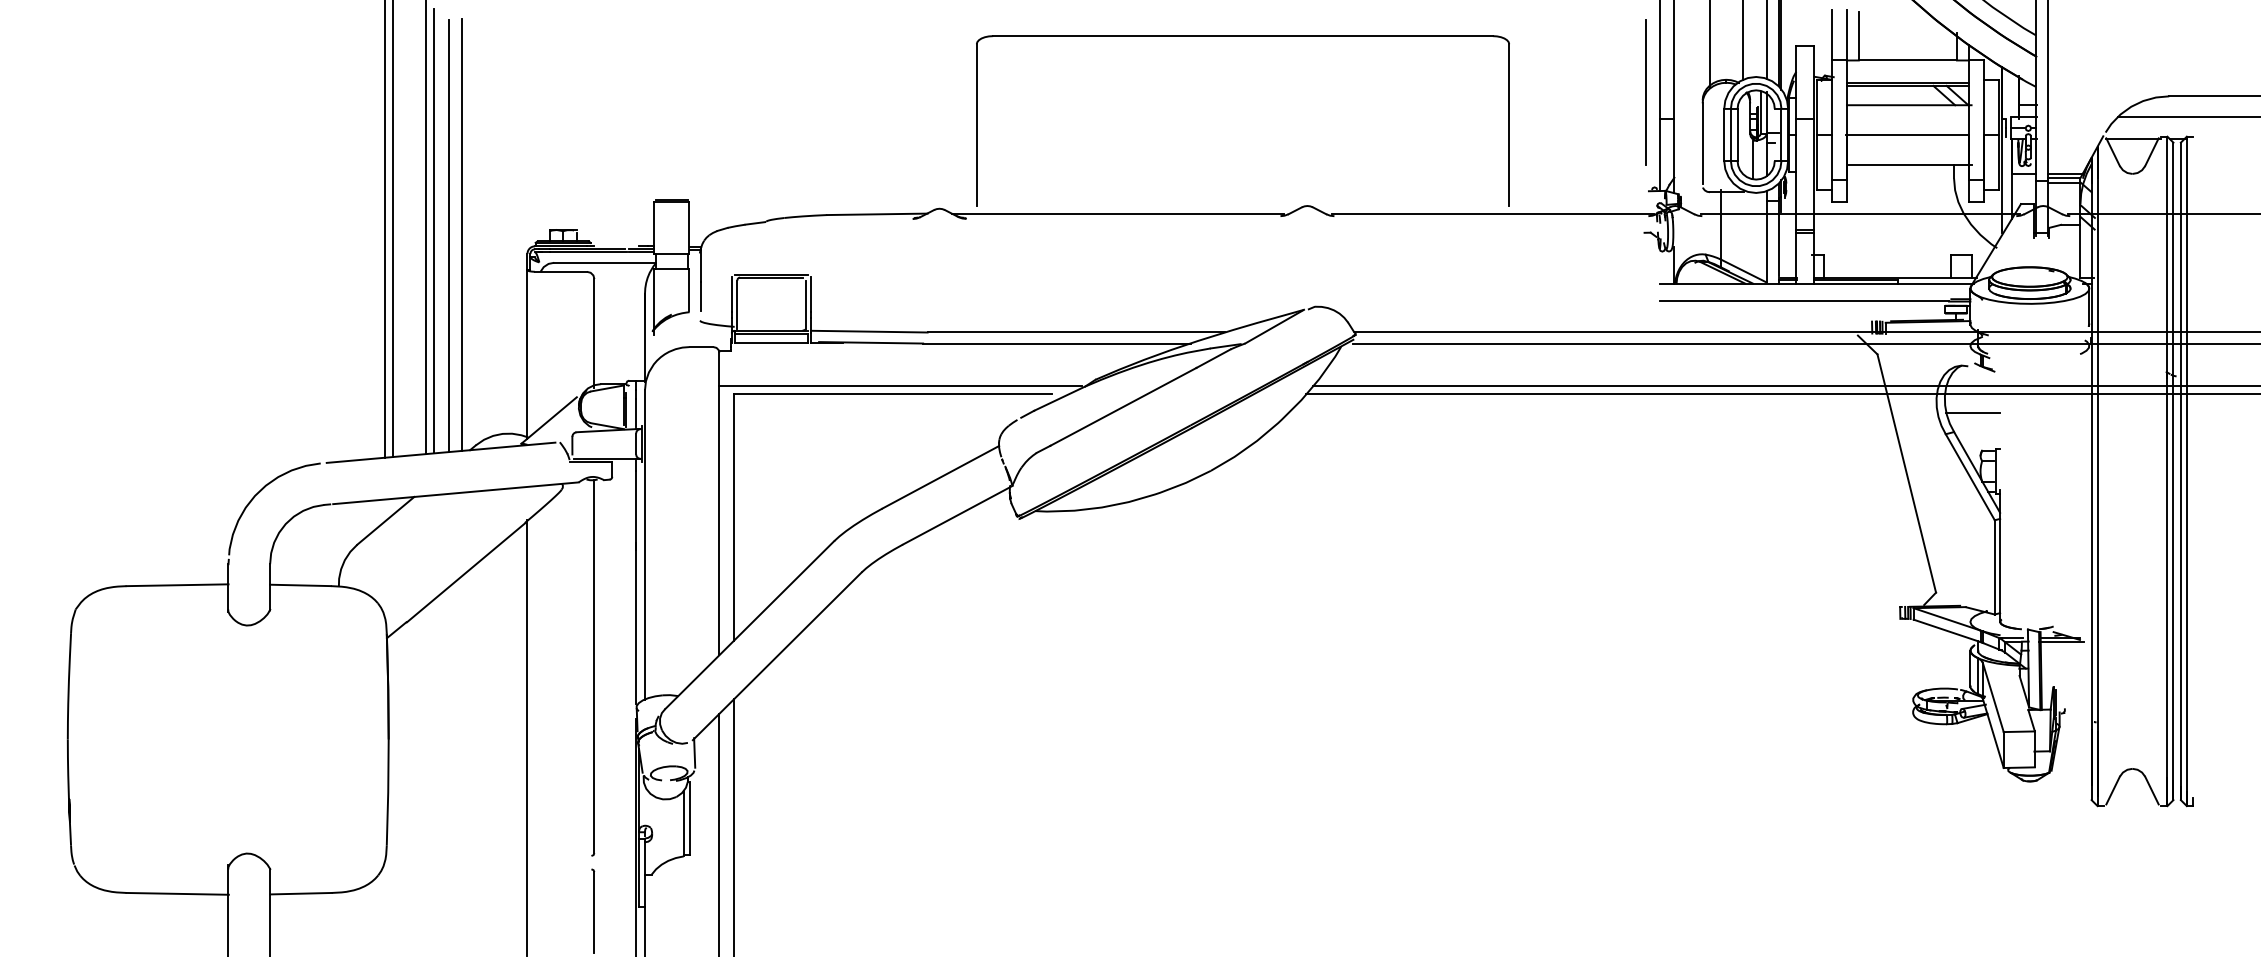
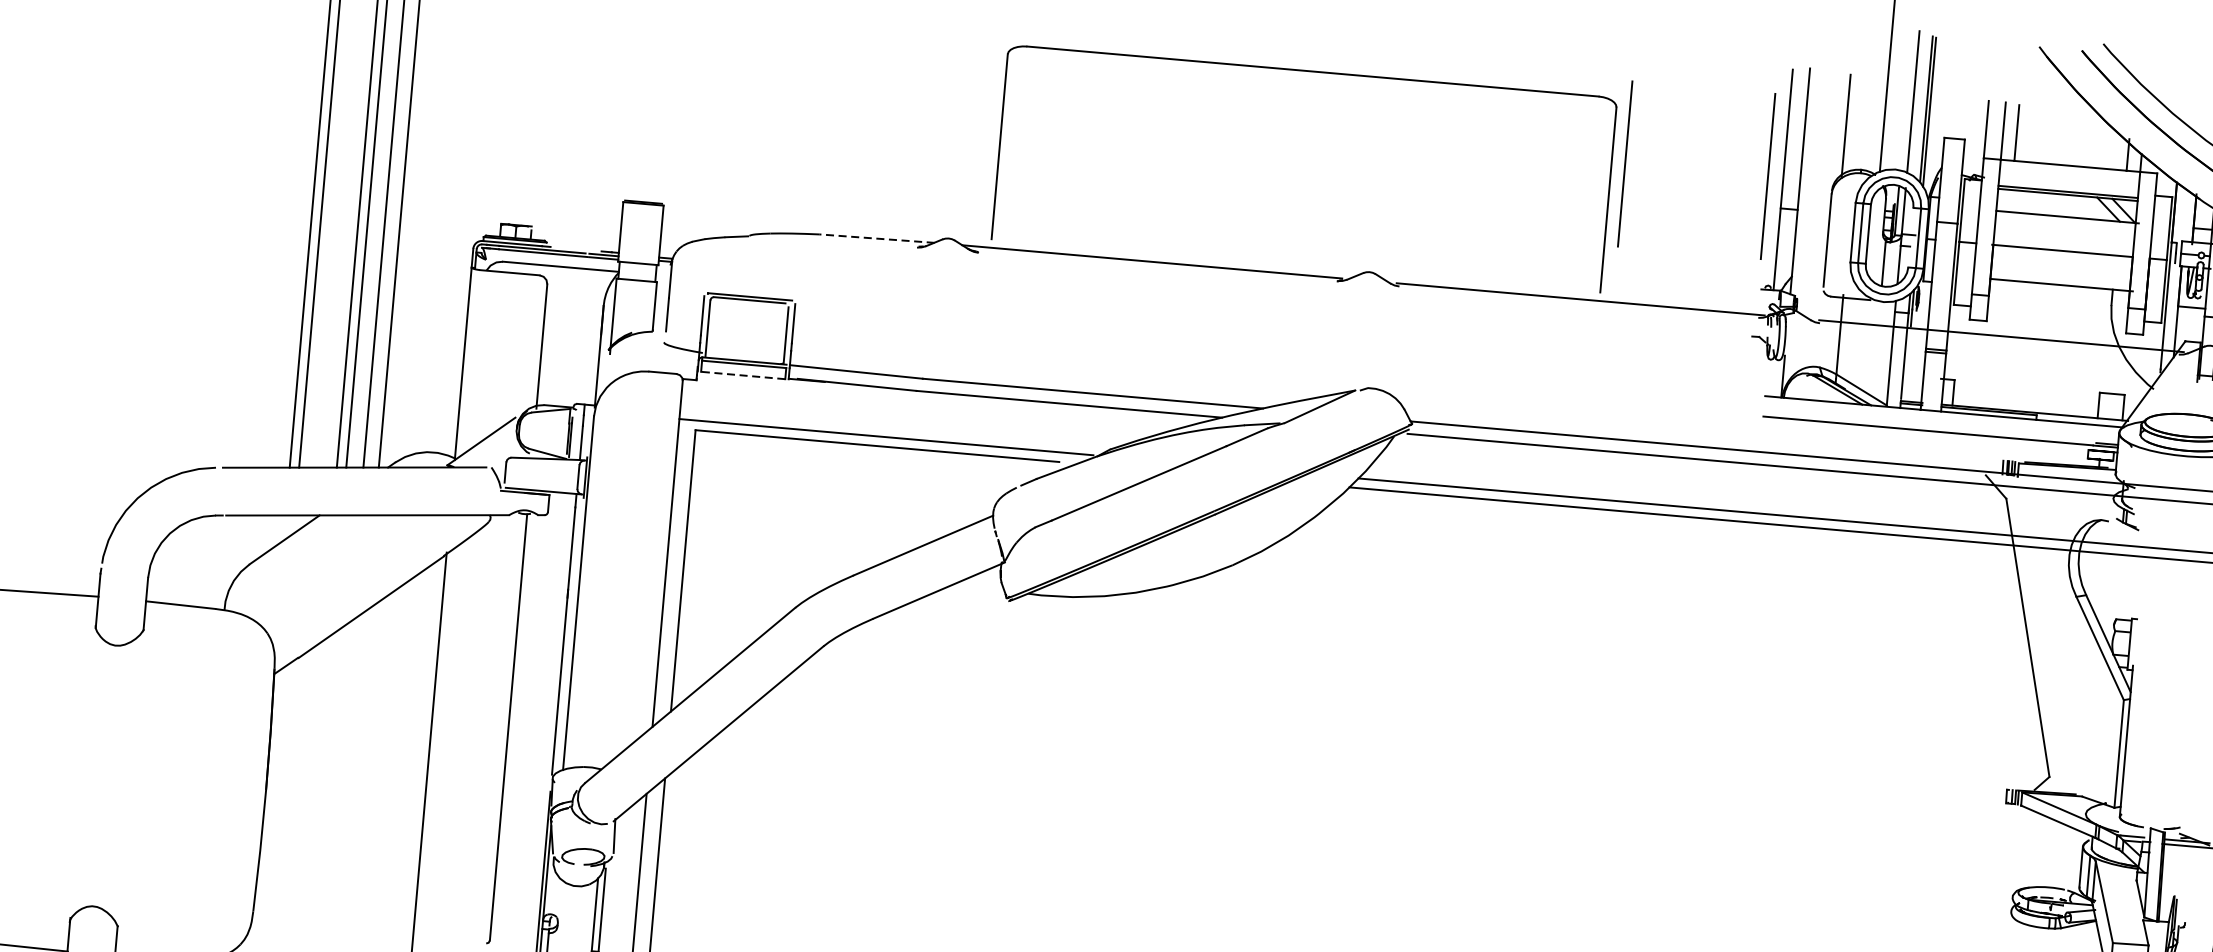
line: (1520, 92) -> (1624, 163), added
line: (876, 214) -> (876, 238), solid -> dashed
line: (771, 343) -> (743, 375), solid -> dashed
line: (1972, 413) -> (2109, 575), removed

